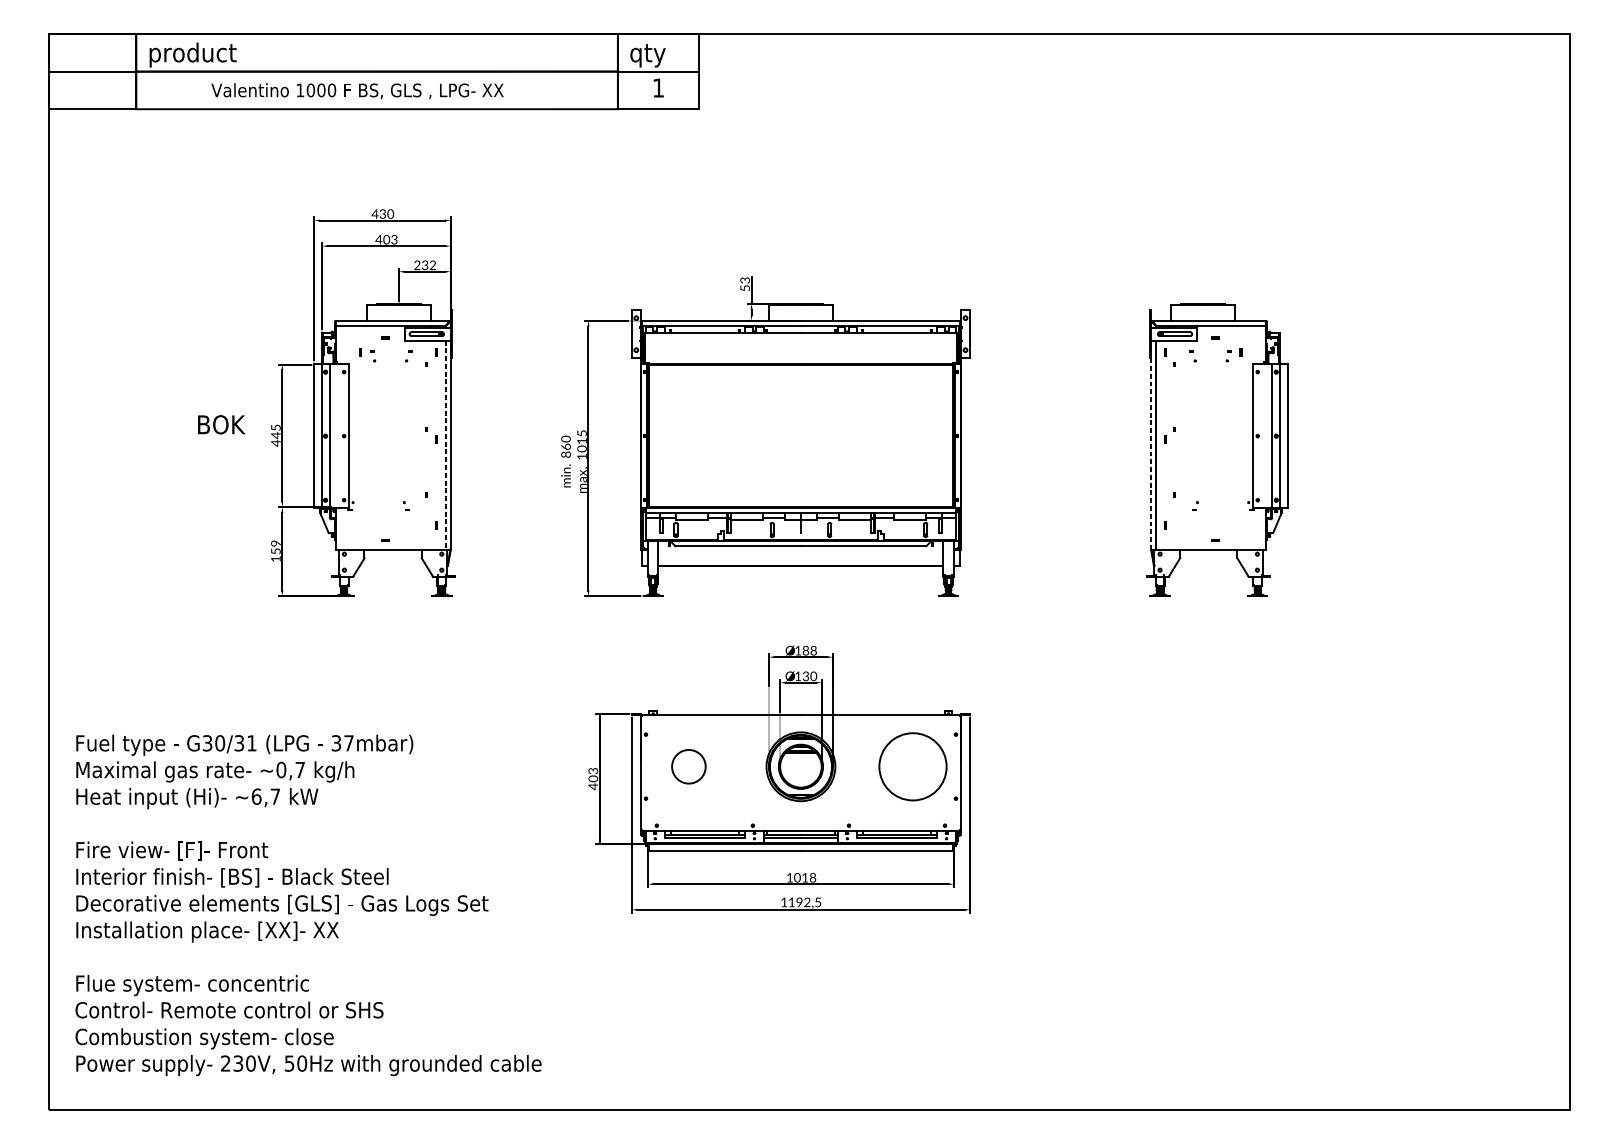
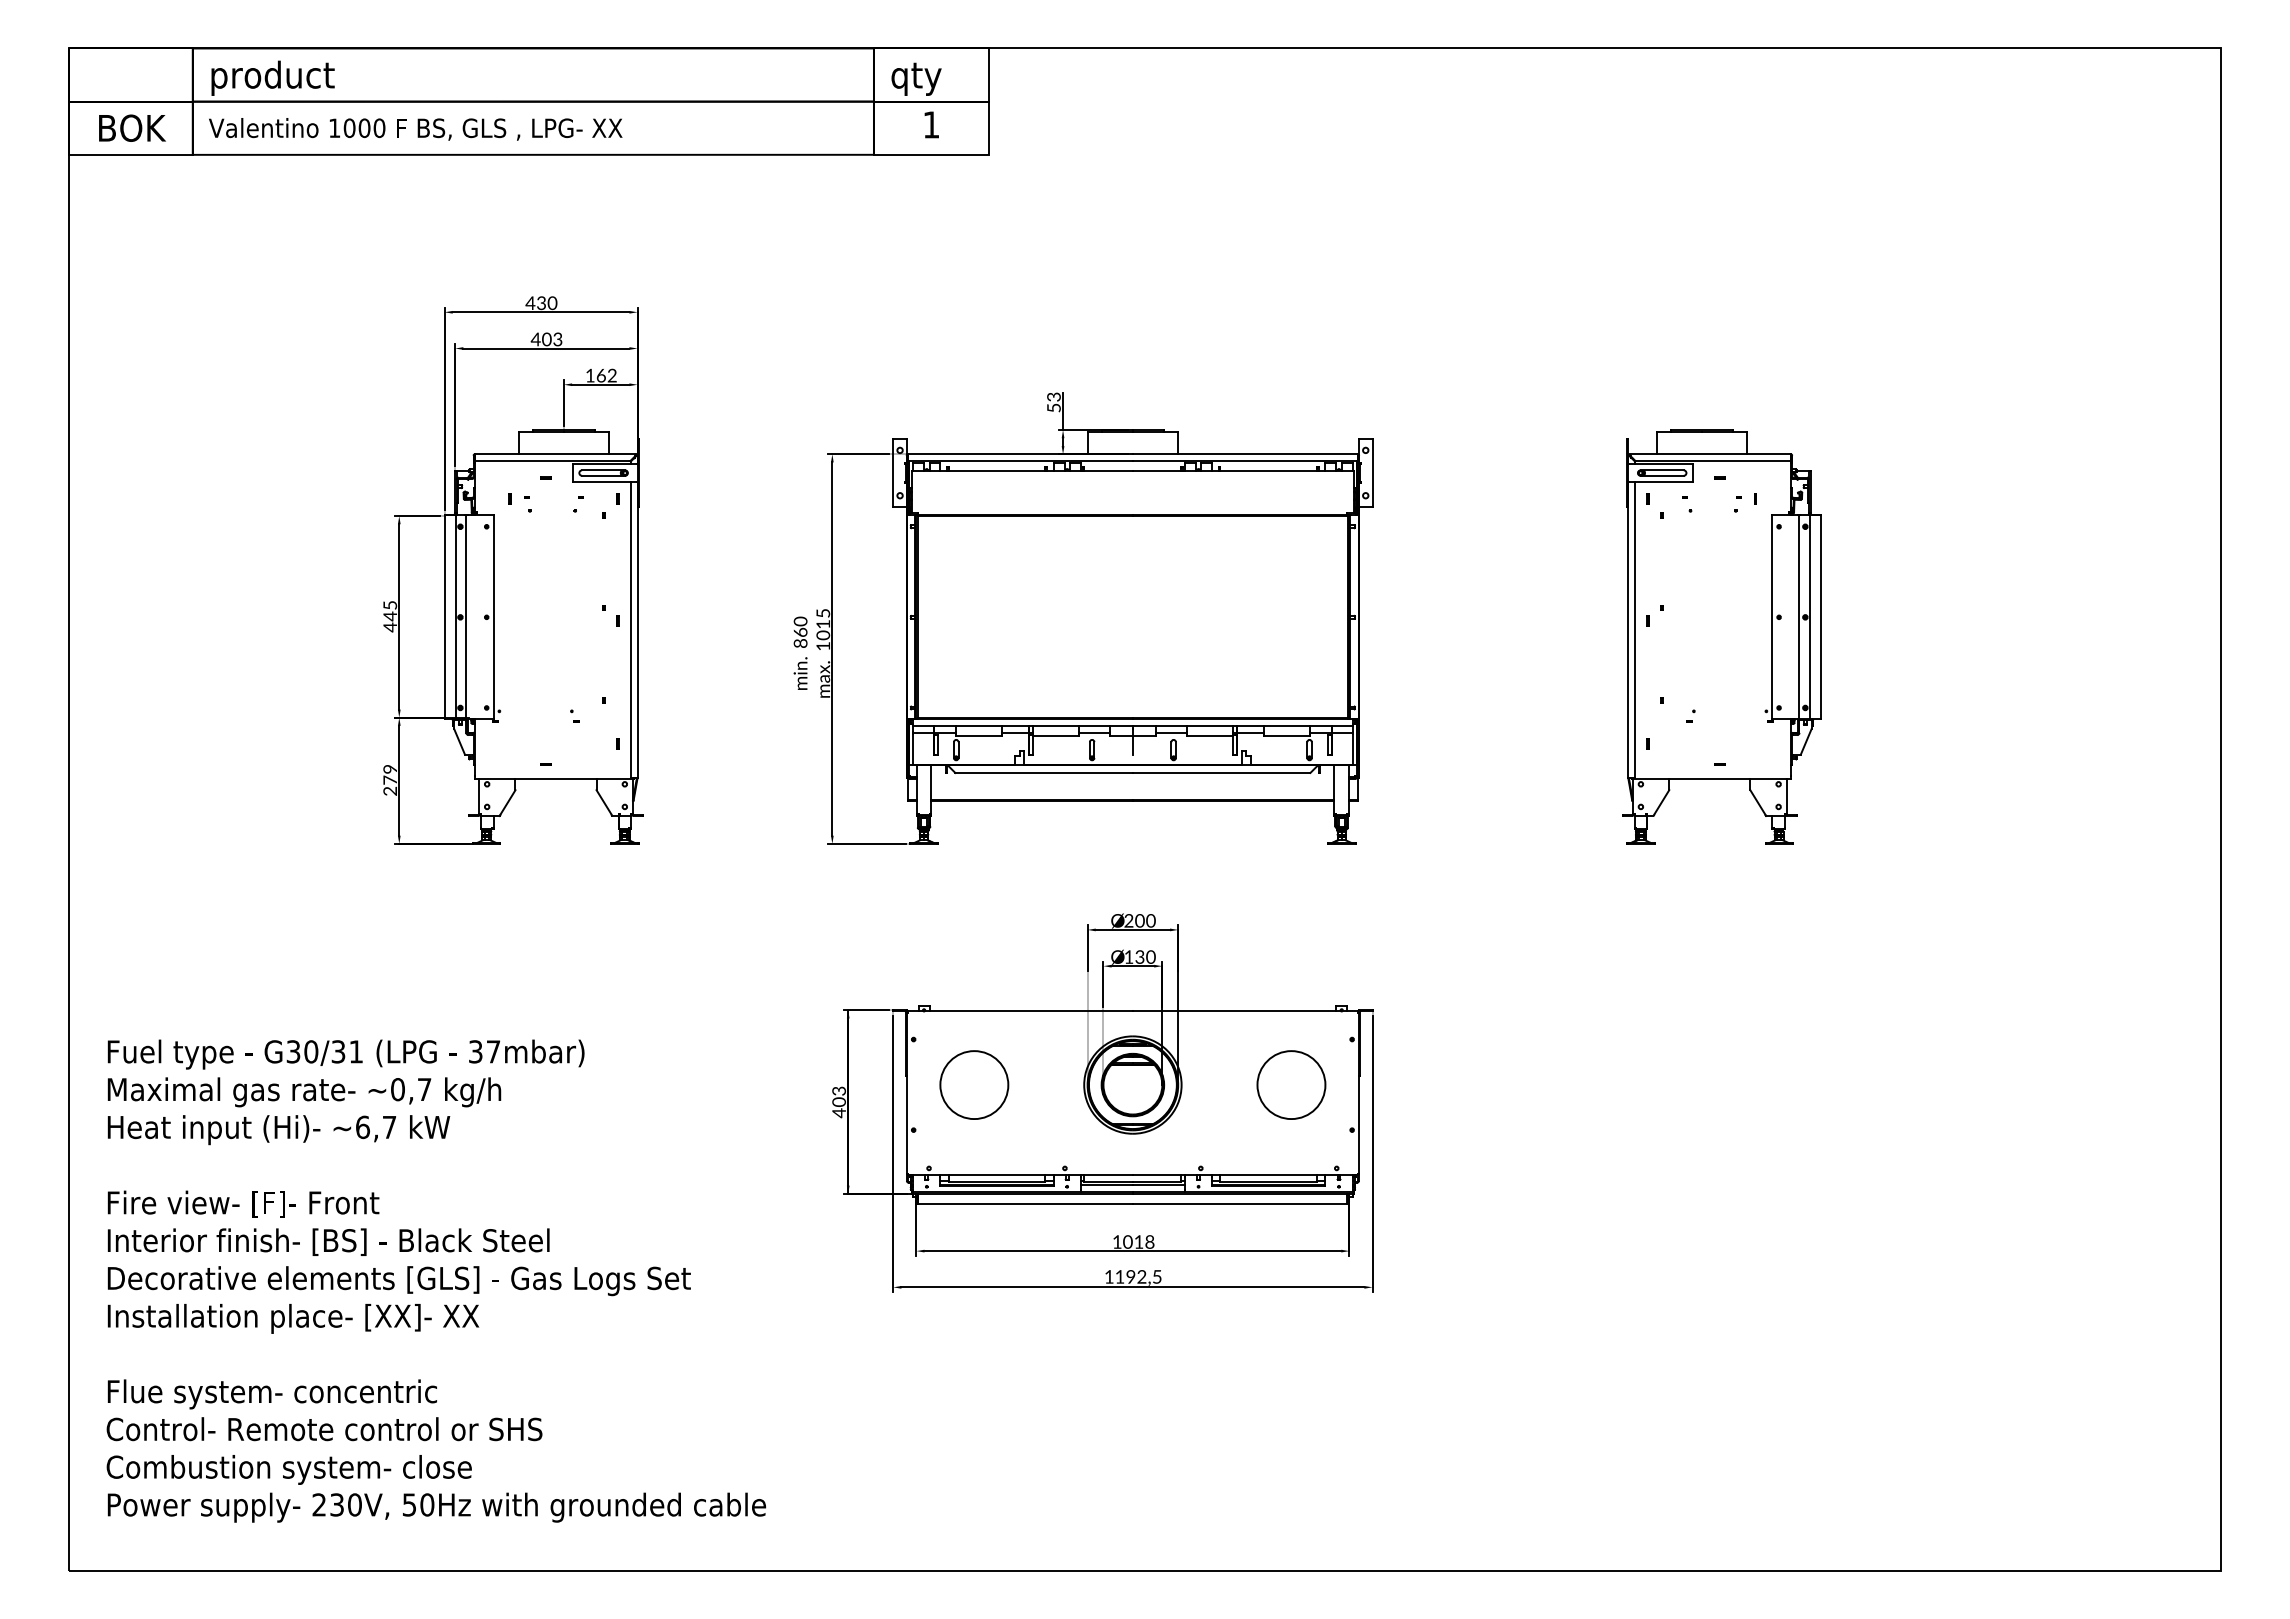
text: (357, 91) -> (415, 129), moved
text: (421, 265) -> (595, 375), 232 -> 162
text: (221, 424) -> (132, 127), moved
line: (445, 445) -> (630, 630), dashed -> solid
line: (1151, 445) -> (1628, 630), dashed -> solid
text: (276, 555) -> (390, 785), 159 -> 279
text: (805, 650) -> (1139, 920), 188 -> 200
circle: (688, 766) -> (974, 1084), size x1.43
circle: (913, 766) -> (1291, 1084), size x0.71

